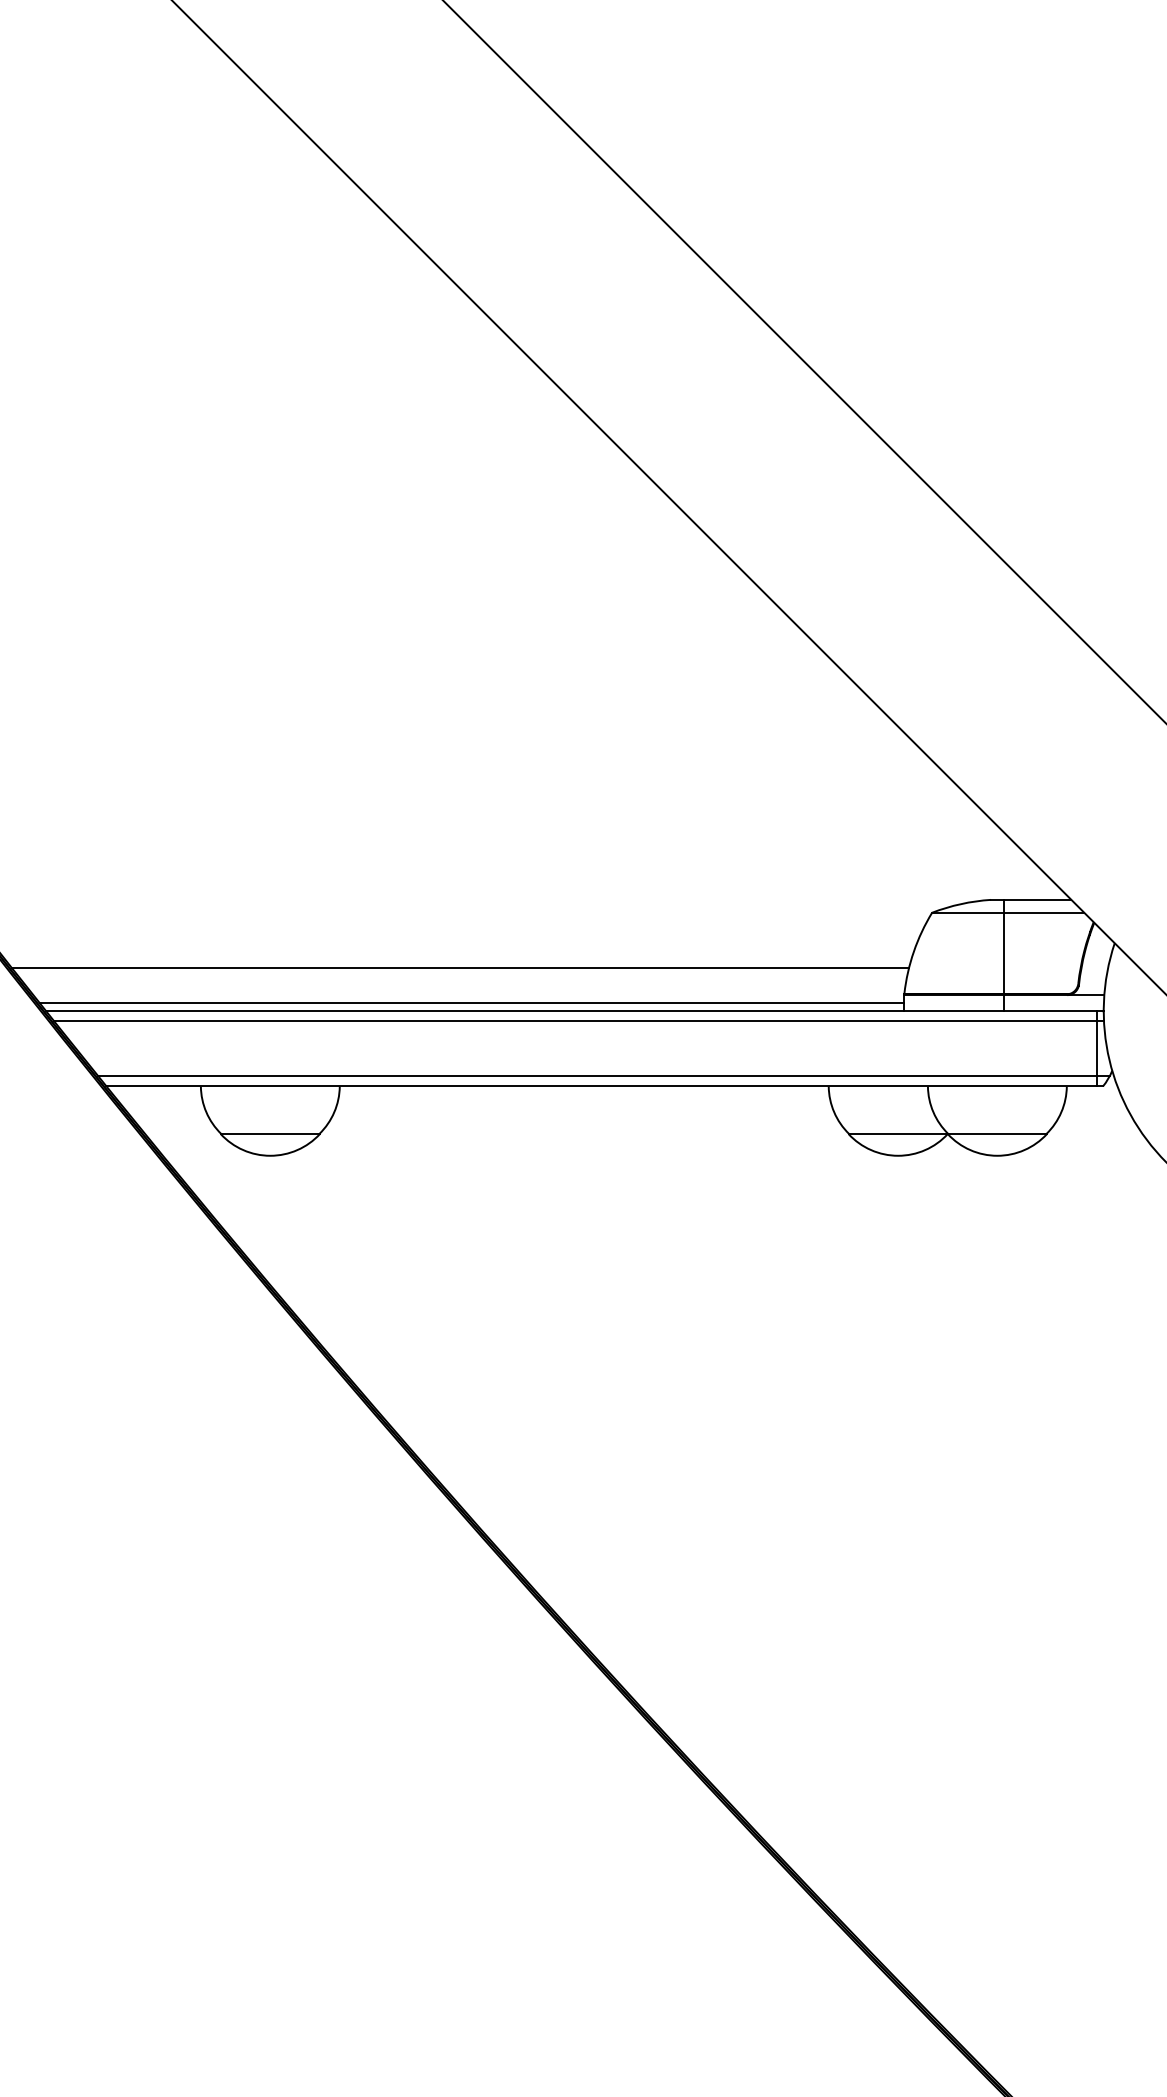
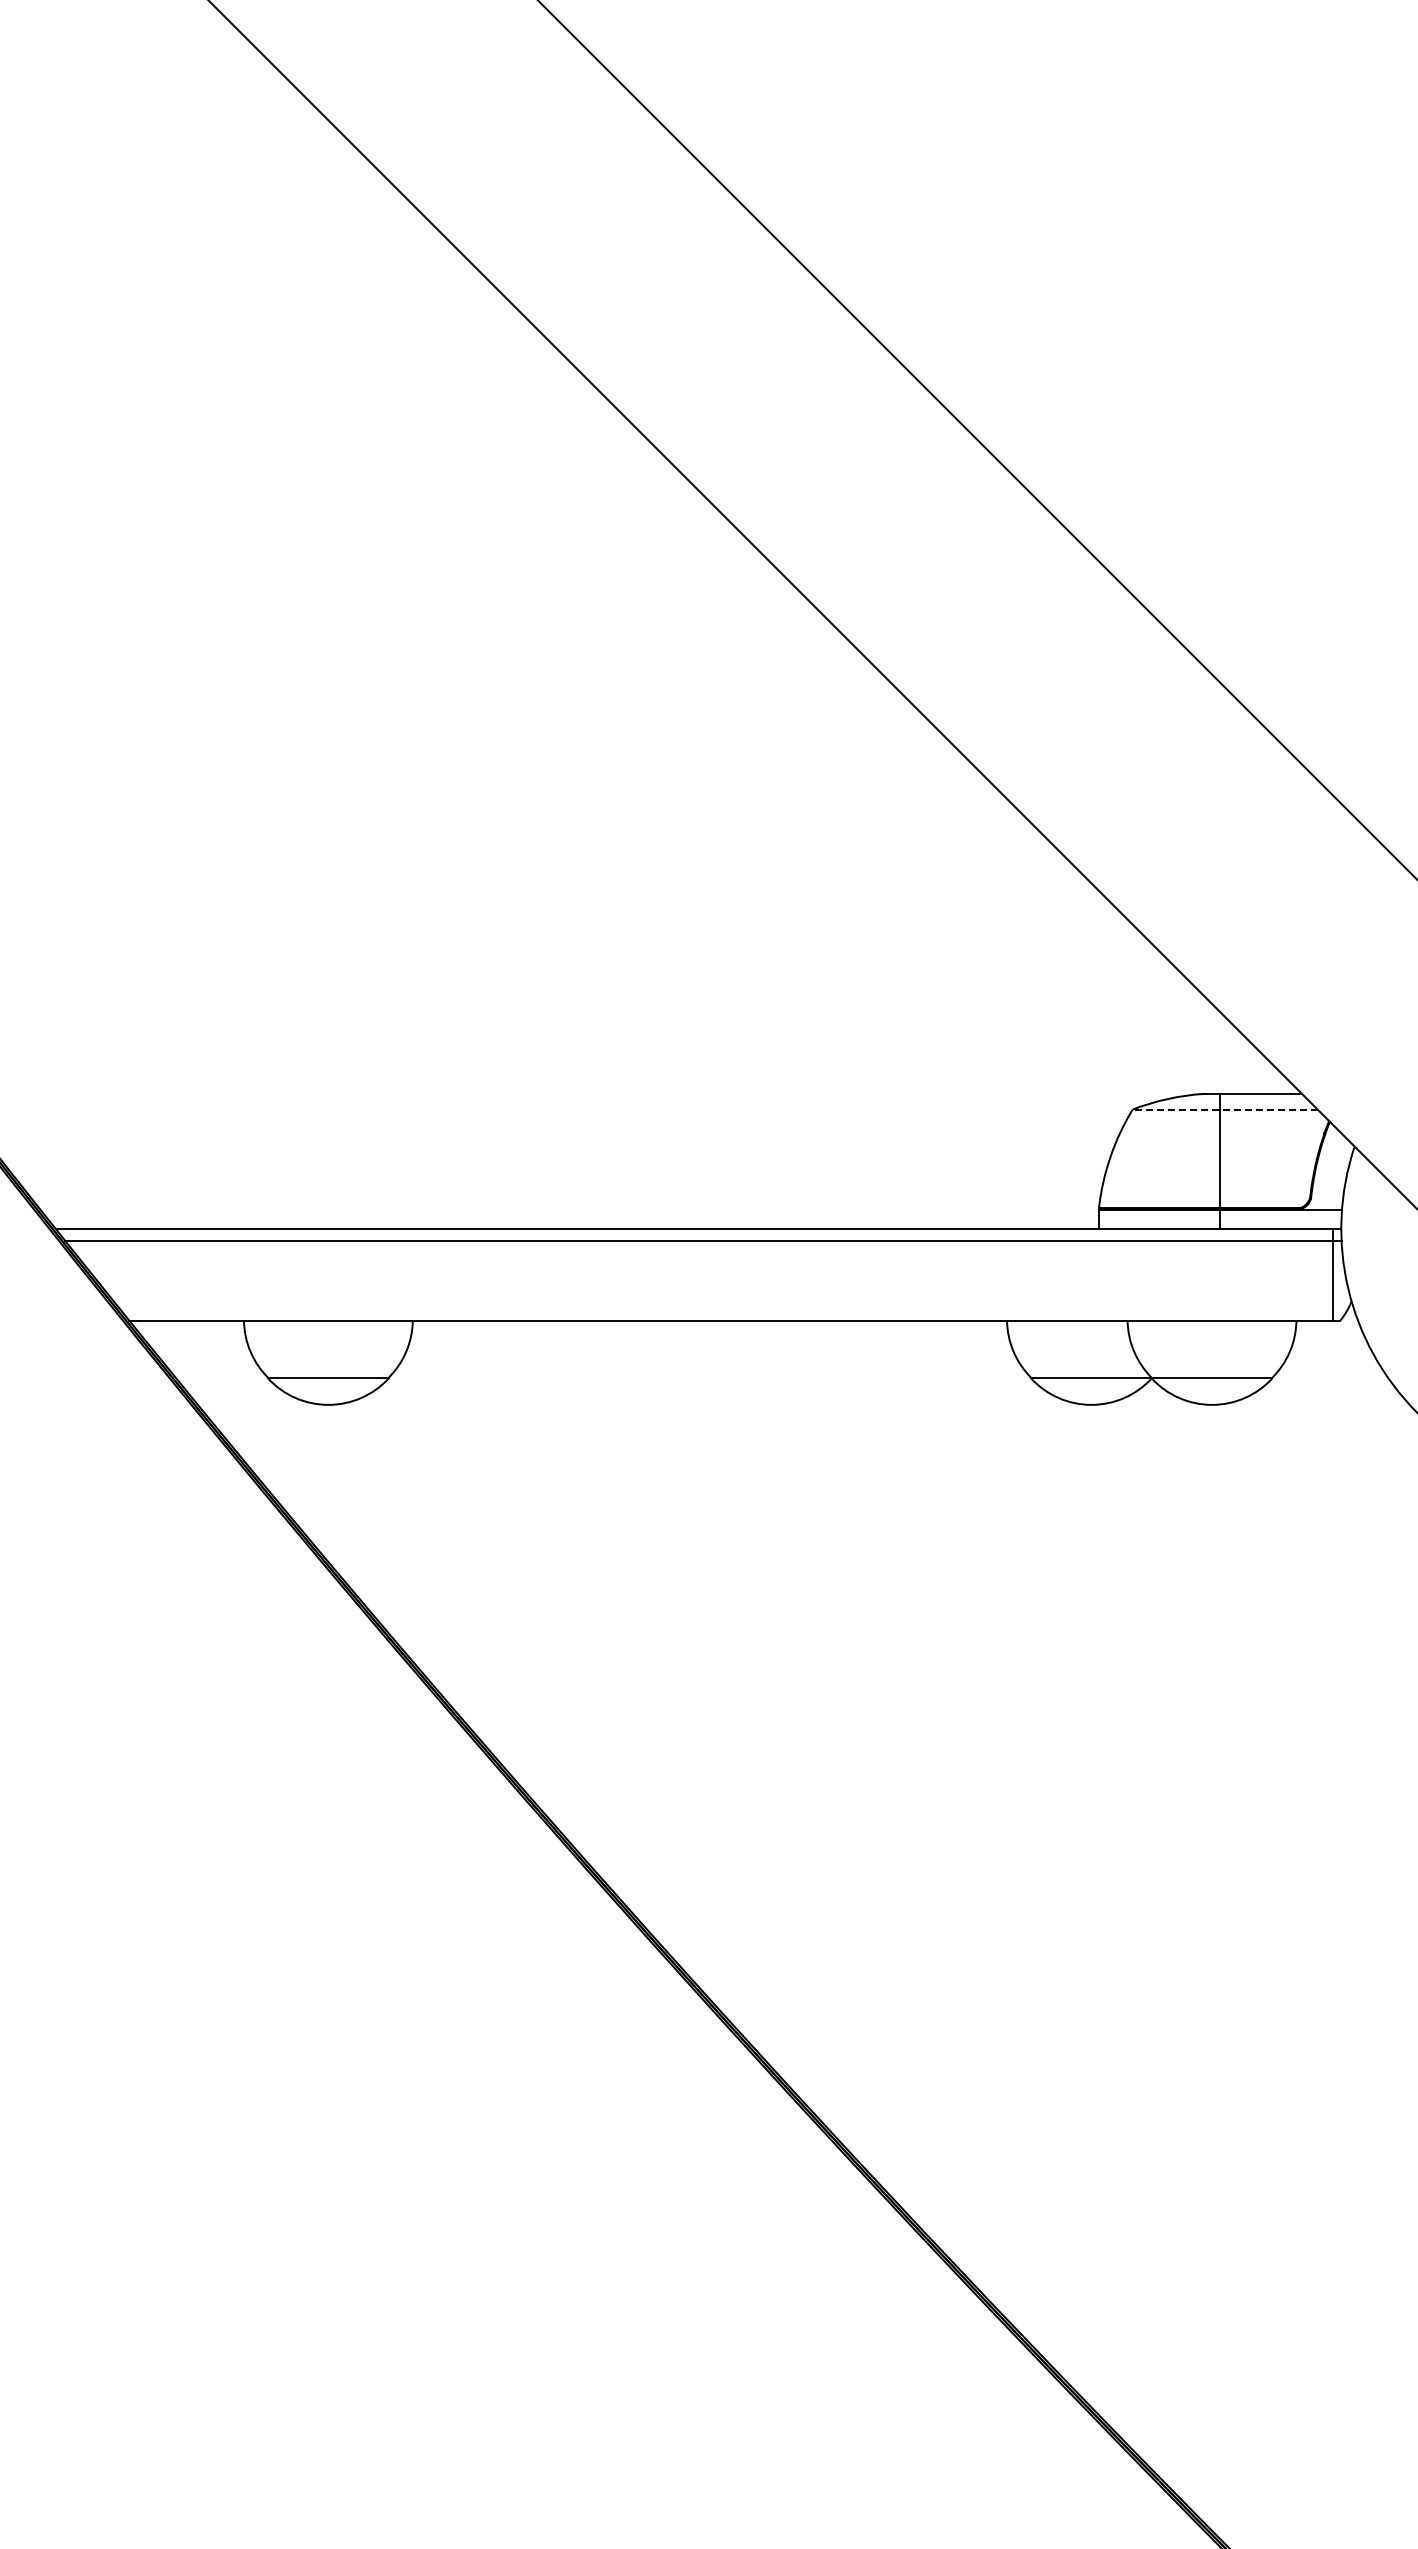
line: (1007, 912) -> (1224, 1109), solid -> dashed
line: (460, 967) -> (559, 1176), removed
line: (472, 1003) -> (573, 1219), removed
line: (603, 1076) -> (733, 1308), removed

